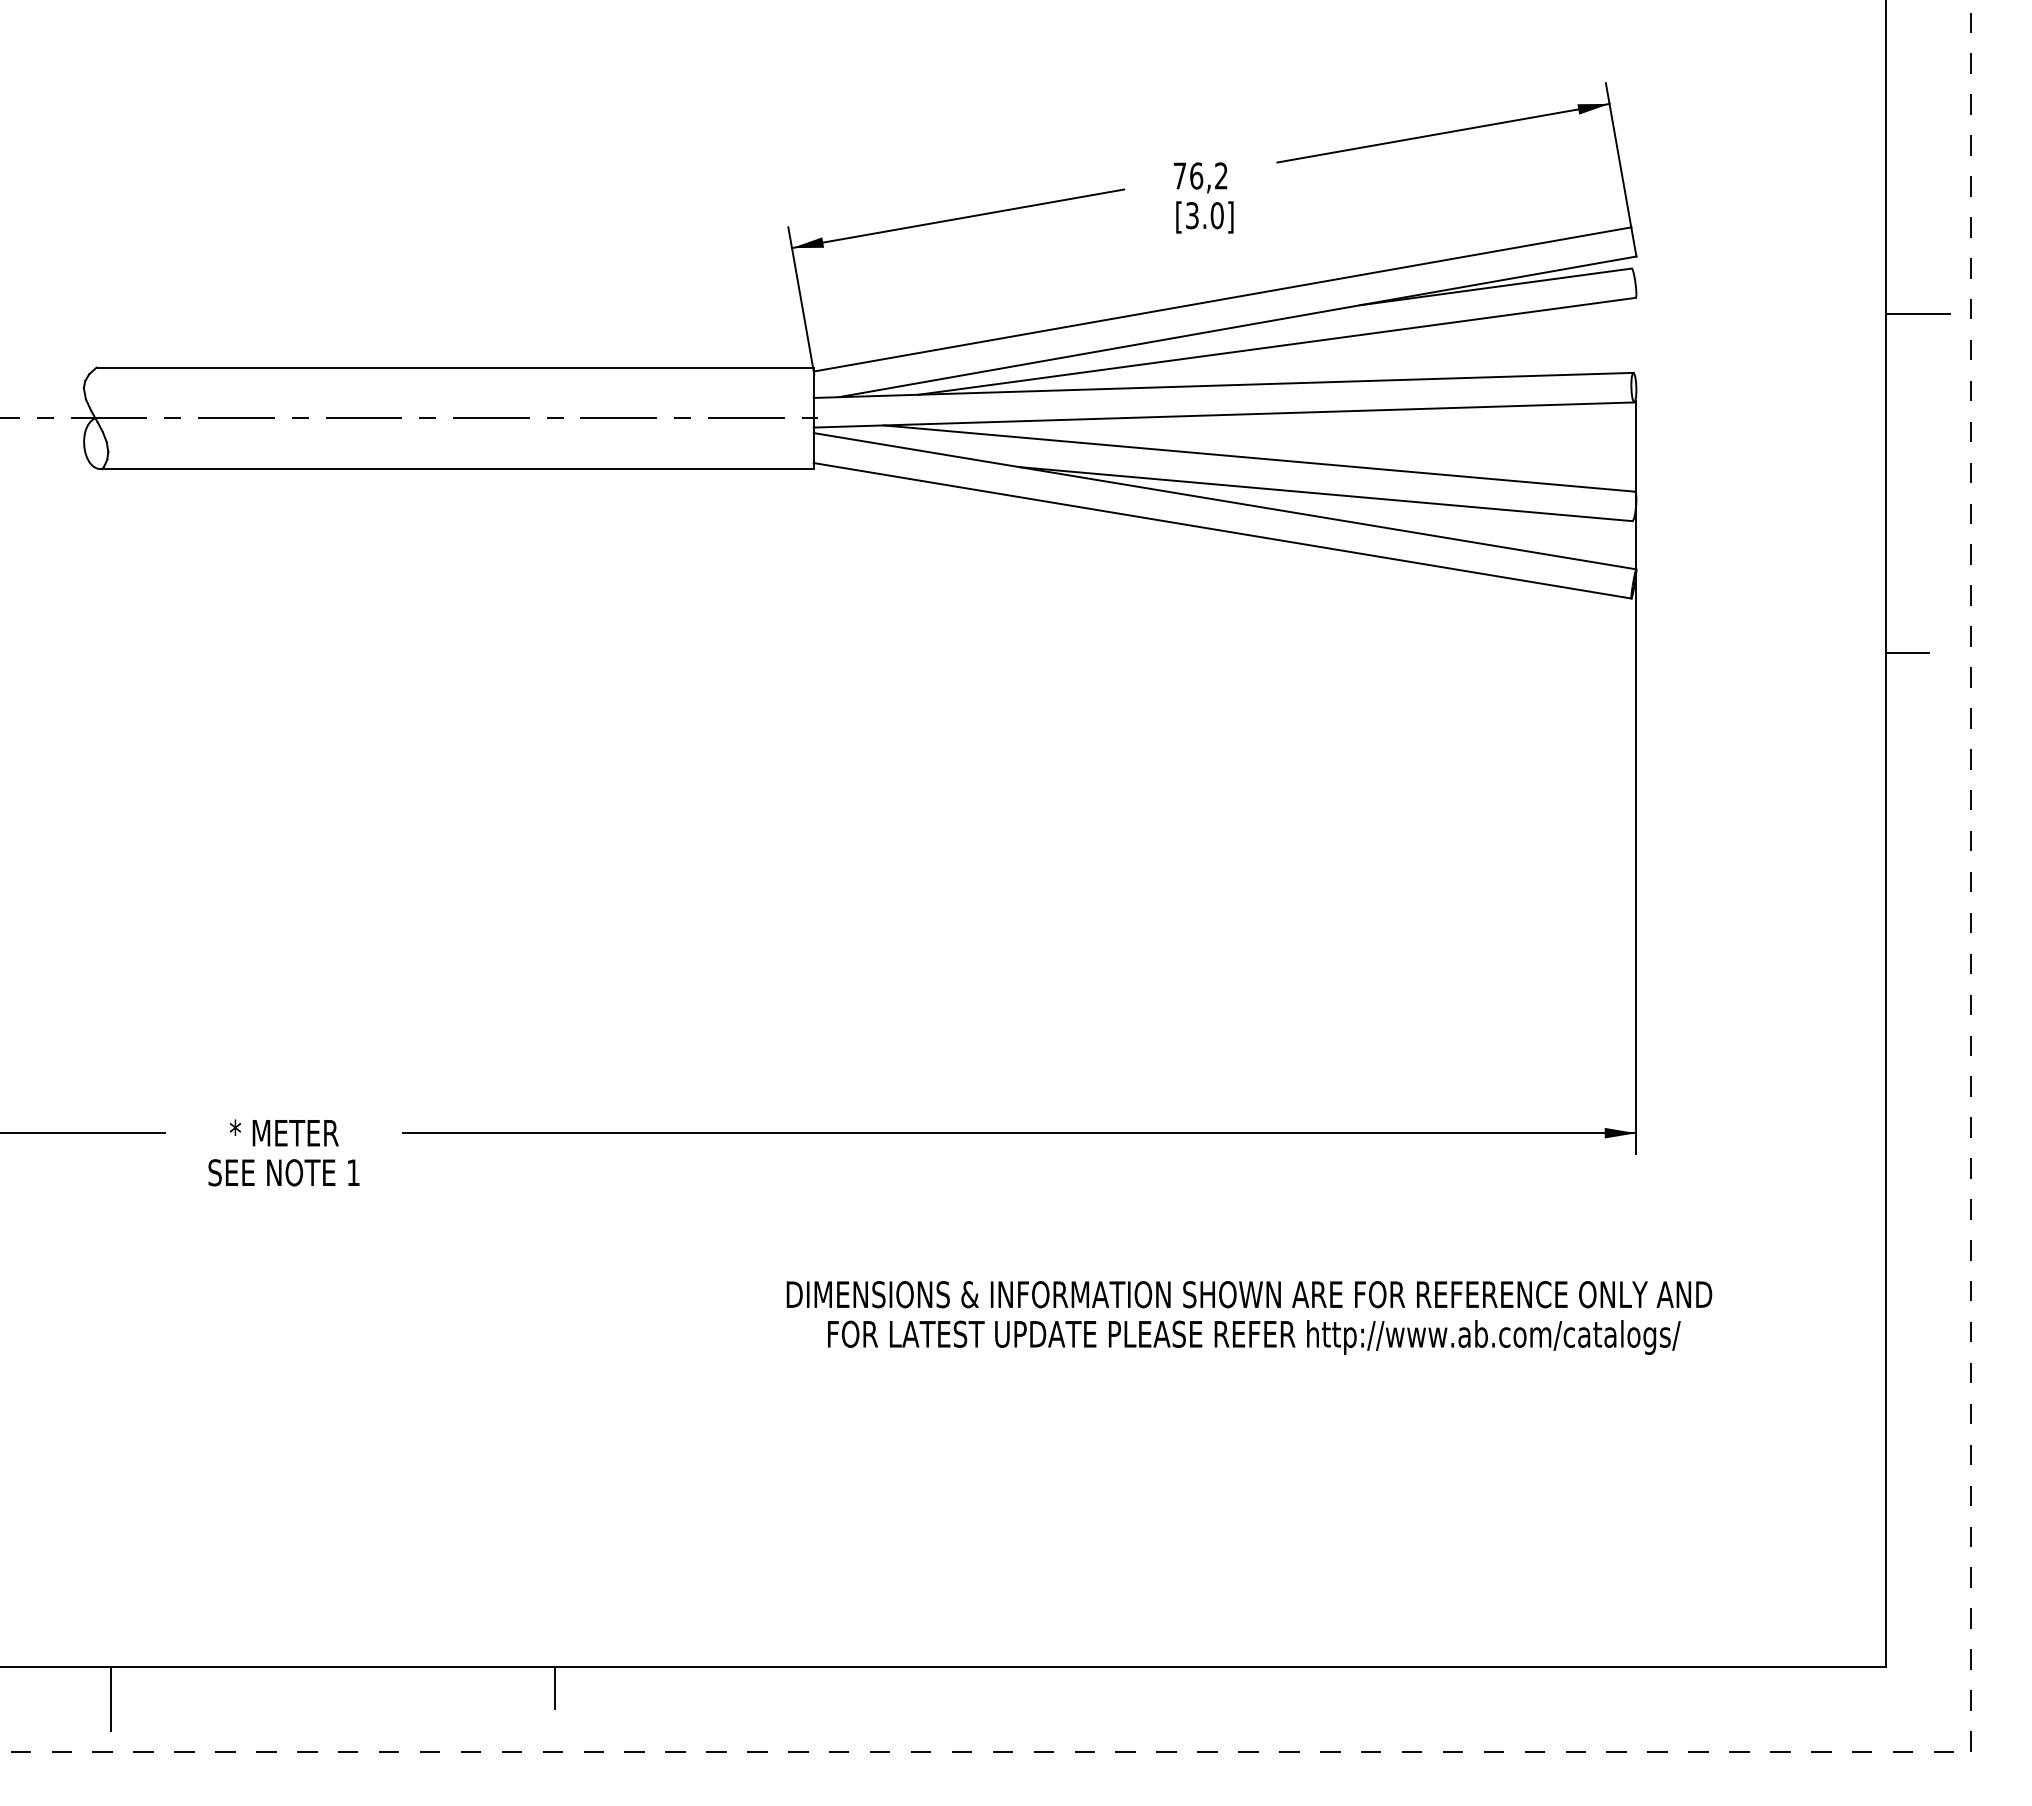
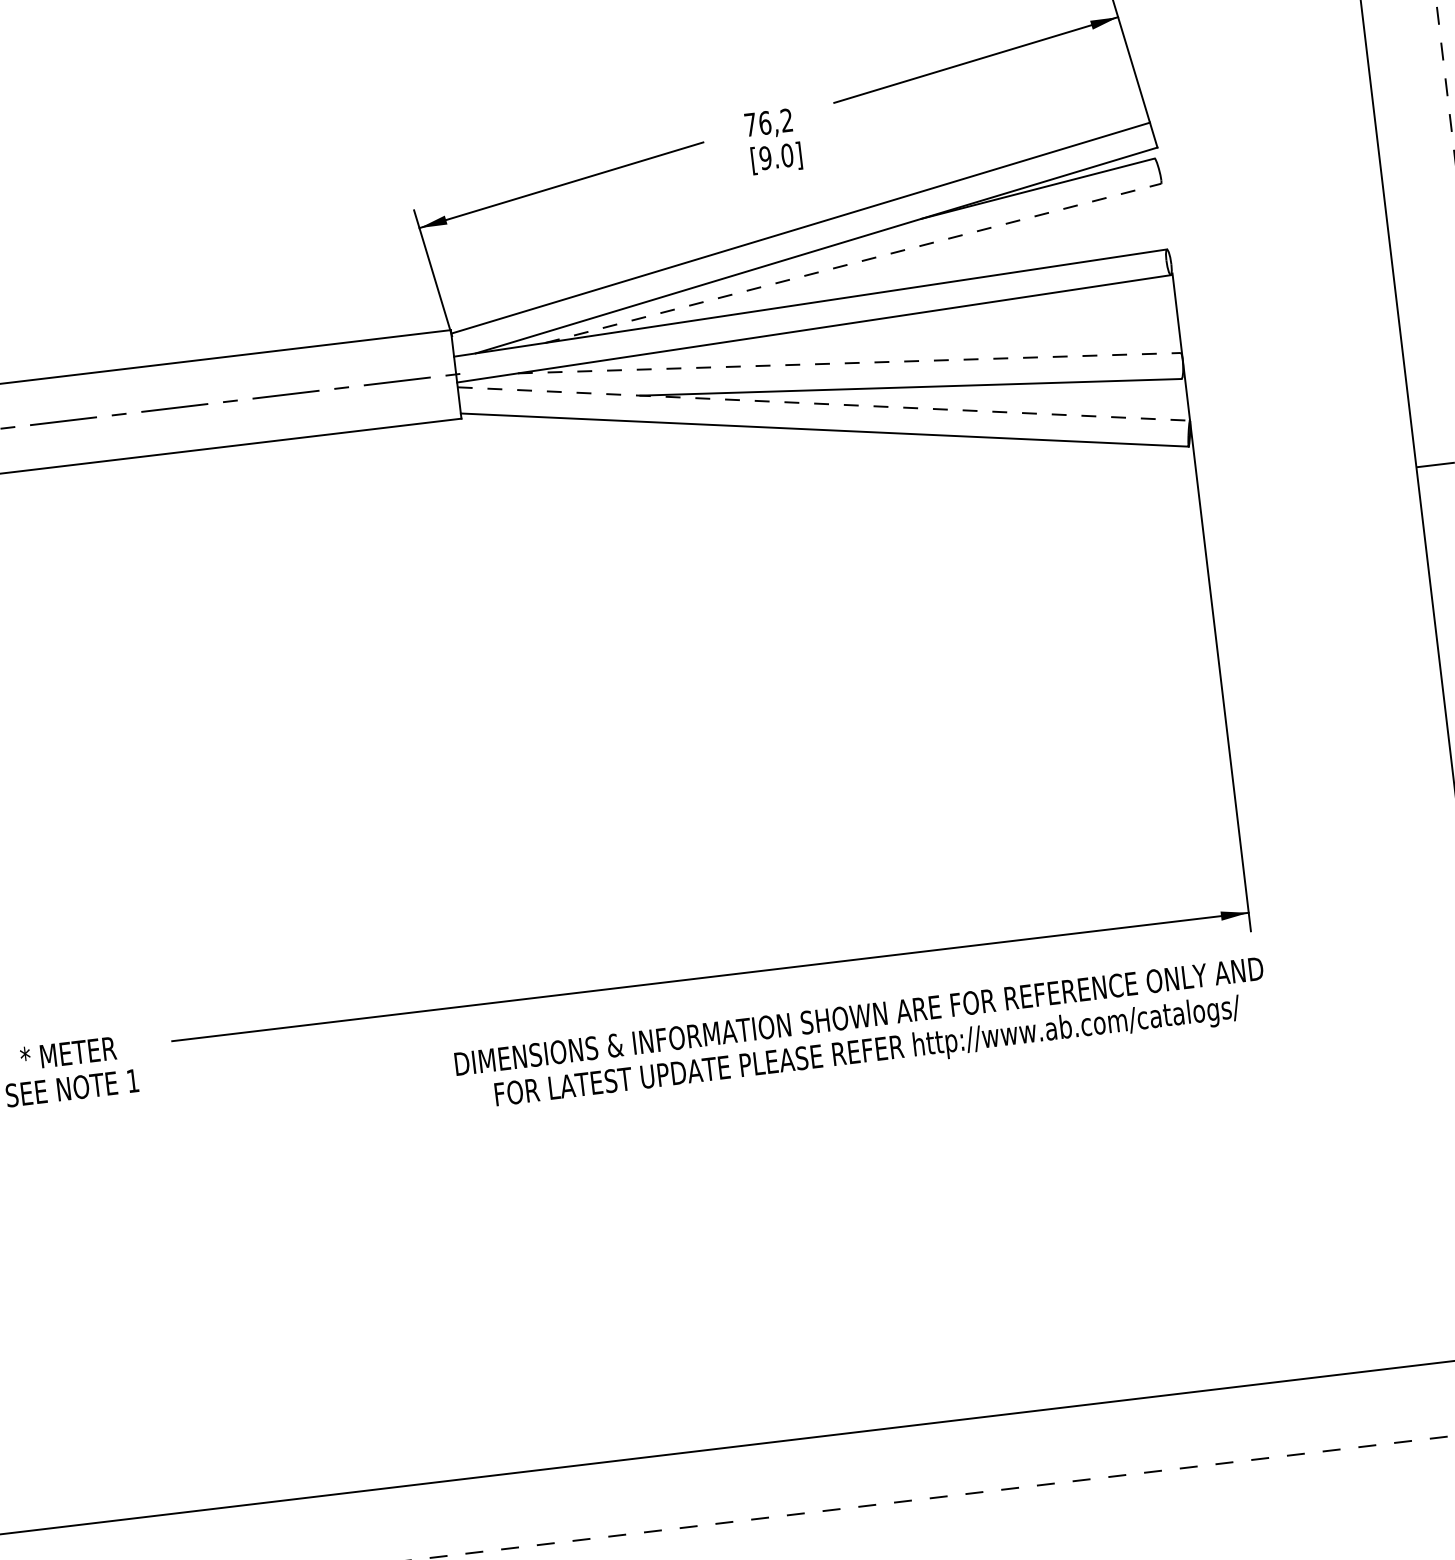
text: (1191, 215) -> (764, 158), [3.0] -> [9.0]
line: (1917, 314) -> (1408, 168), removed
line: (1277, 346) -> (853, 263), solid -> dashed
line: (1259, 458) -> (849, 363), solid -> dashed
line: (1225, 501) -> (824, 404), solid -> dashed
text: (1249, 1317) -> (861, 1036), moved
line: (554, 1688) -> (362, 1510), removed

